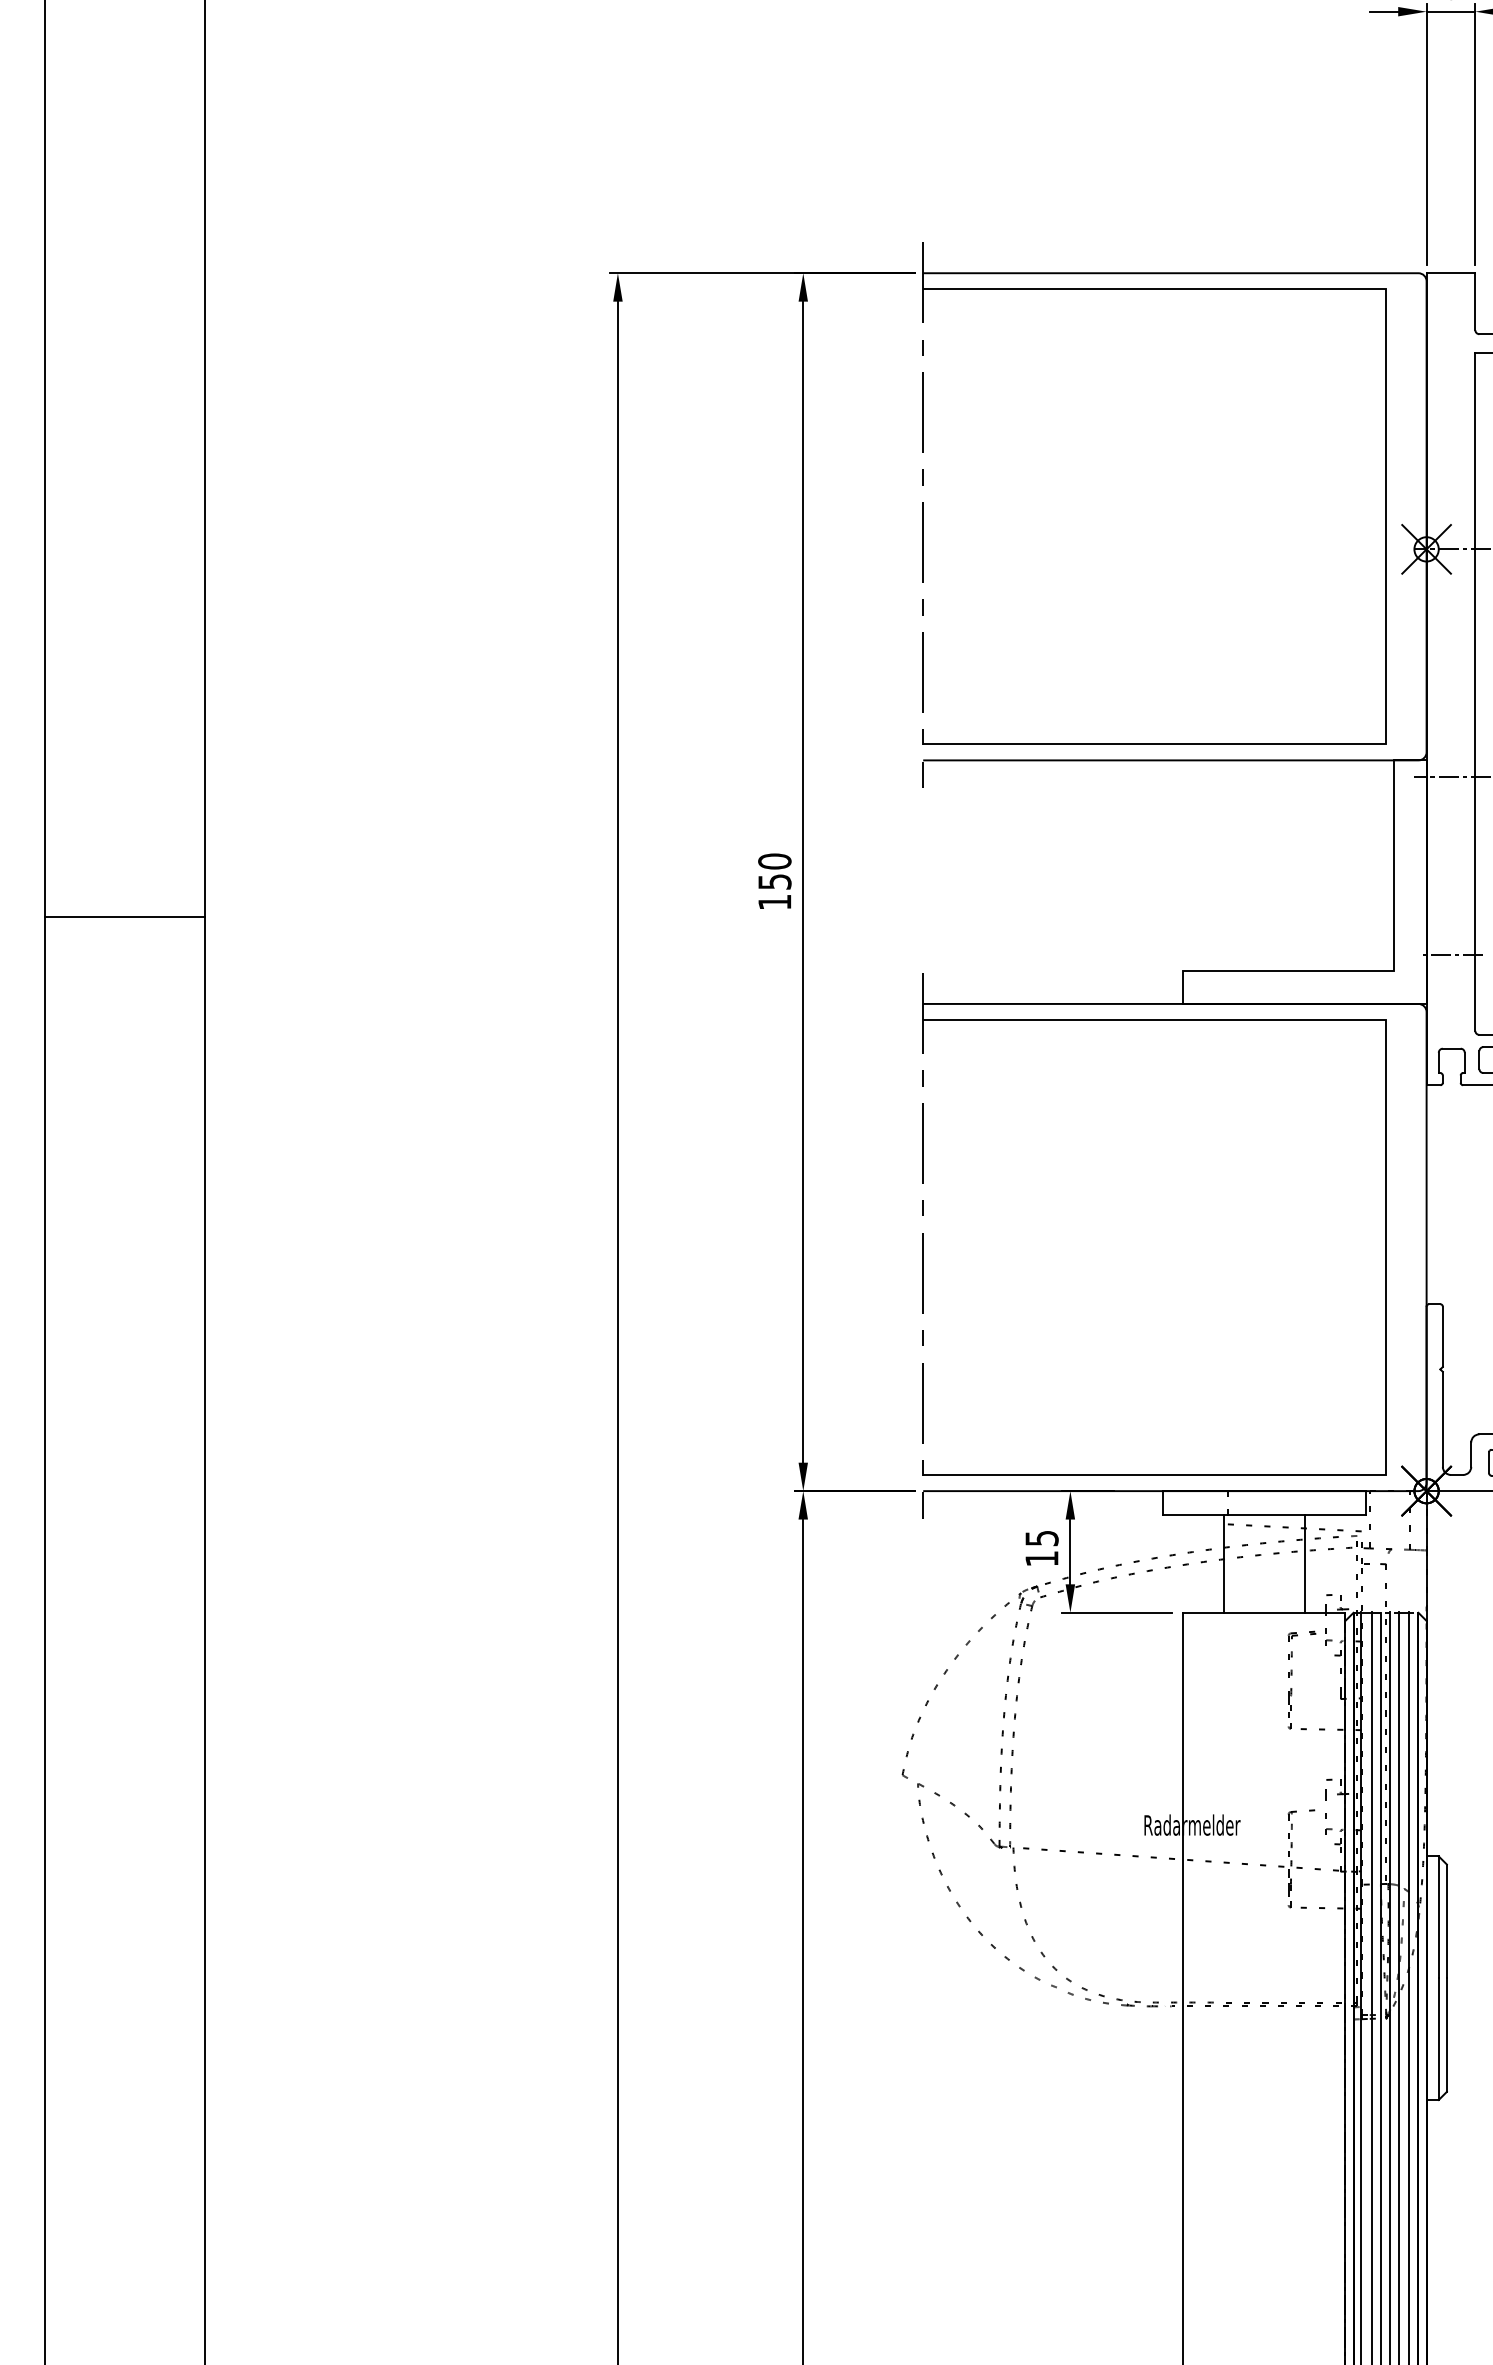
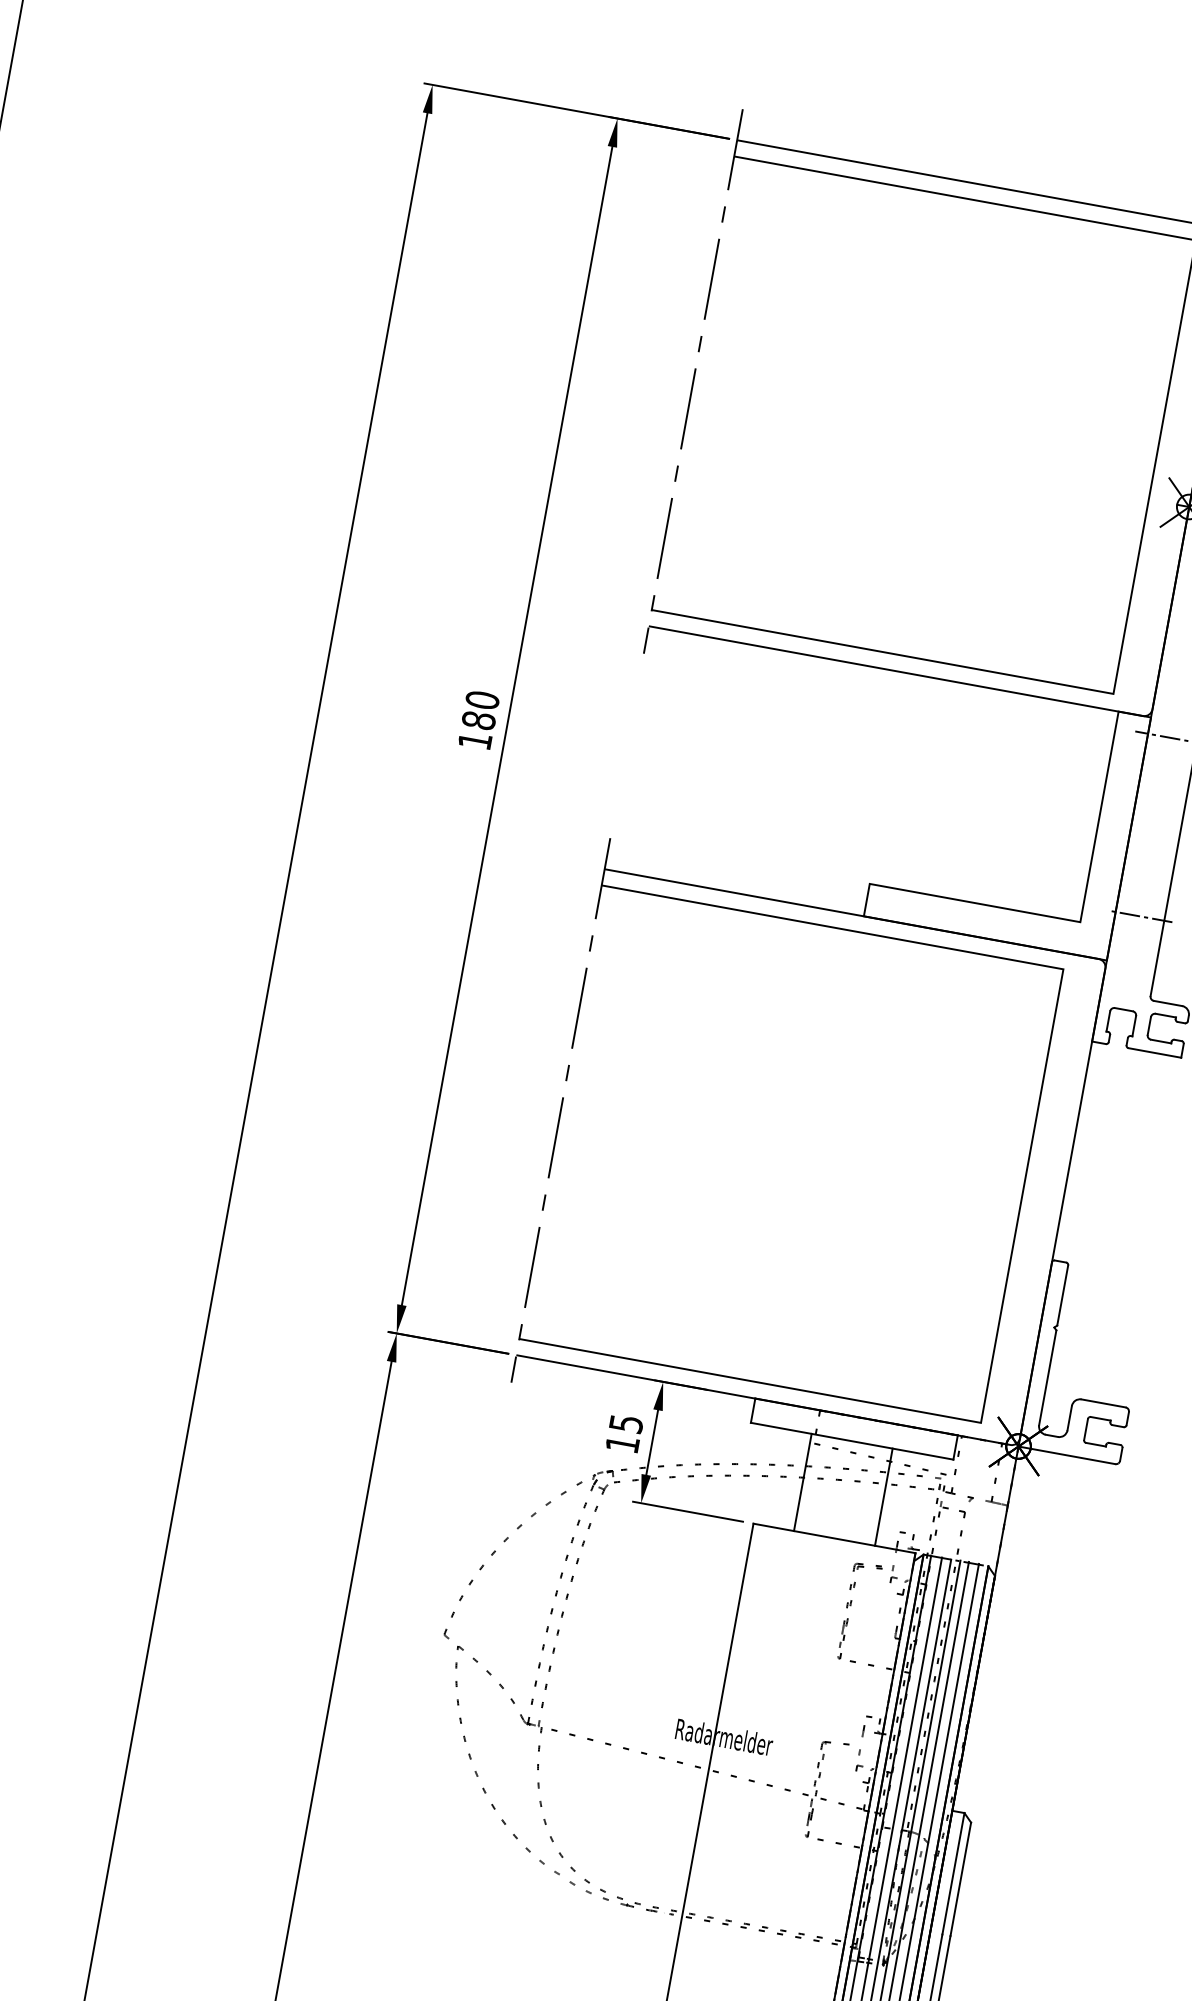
text: (774, 881) -> (478, 720), 150 -> 180

